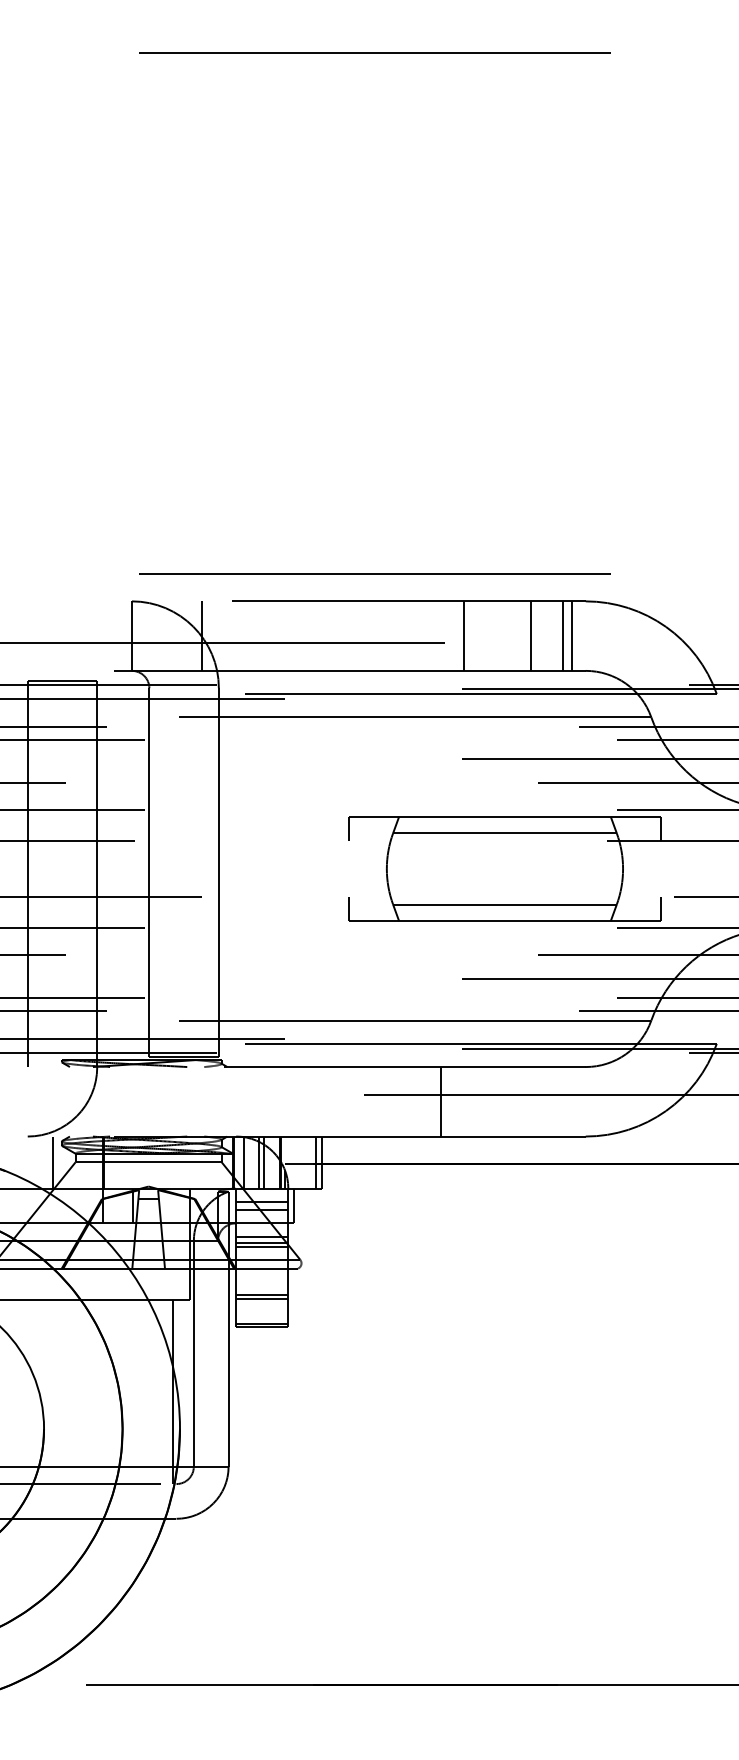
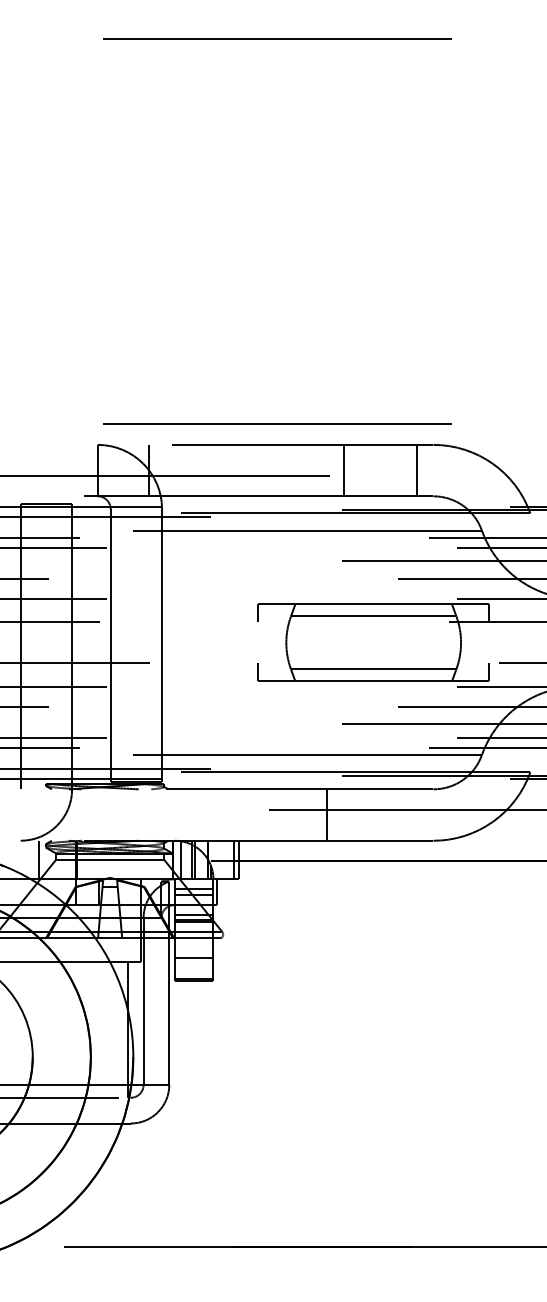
line: (531, 635) -> (393, 470), removed
line: (571, 635) -> (422, 470), removed
line: (262, 1299) -> (194, 961), removed

